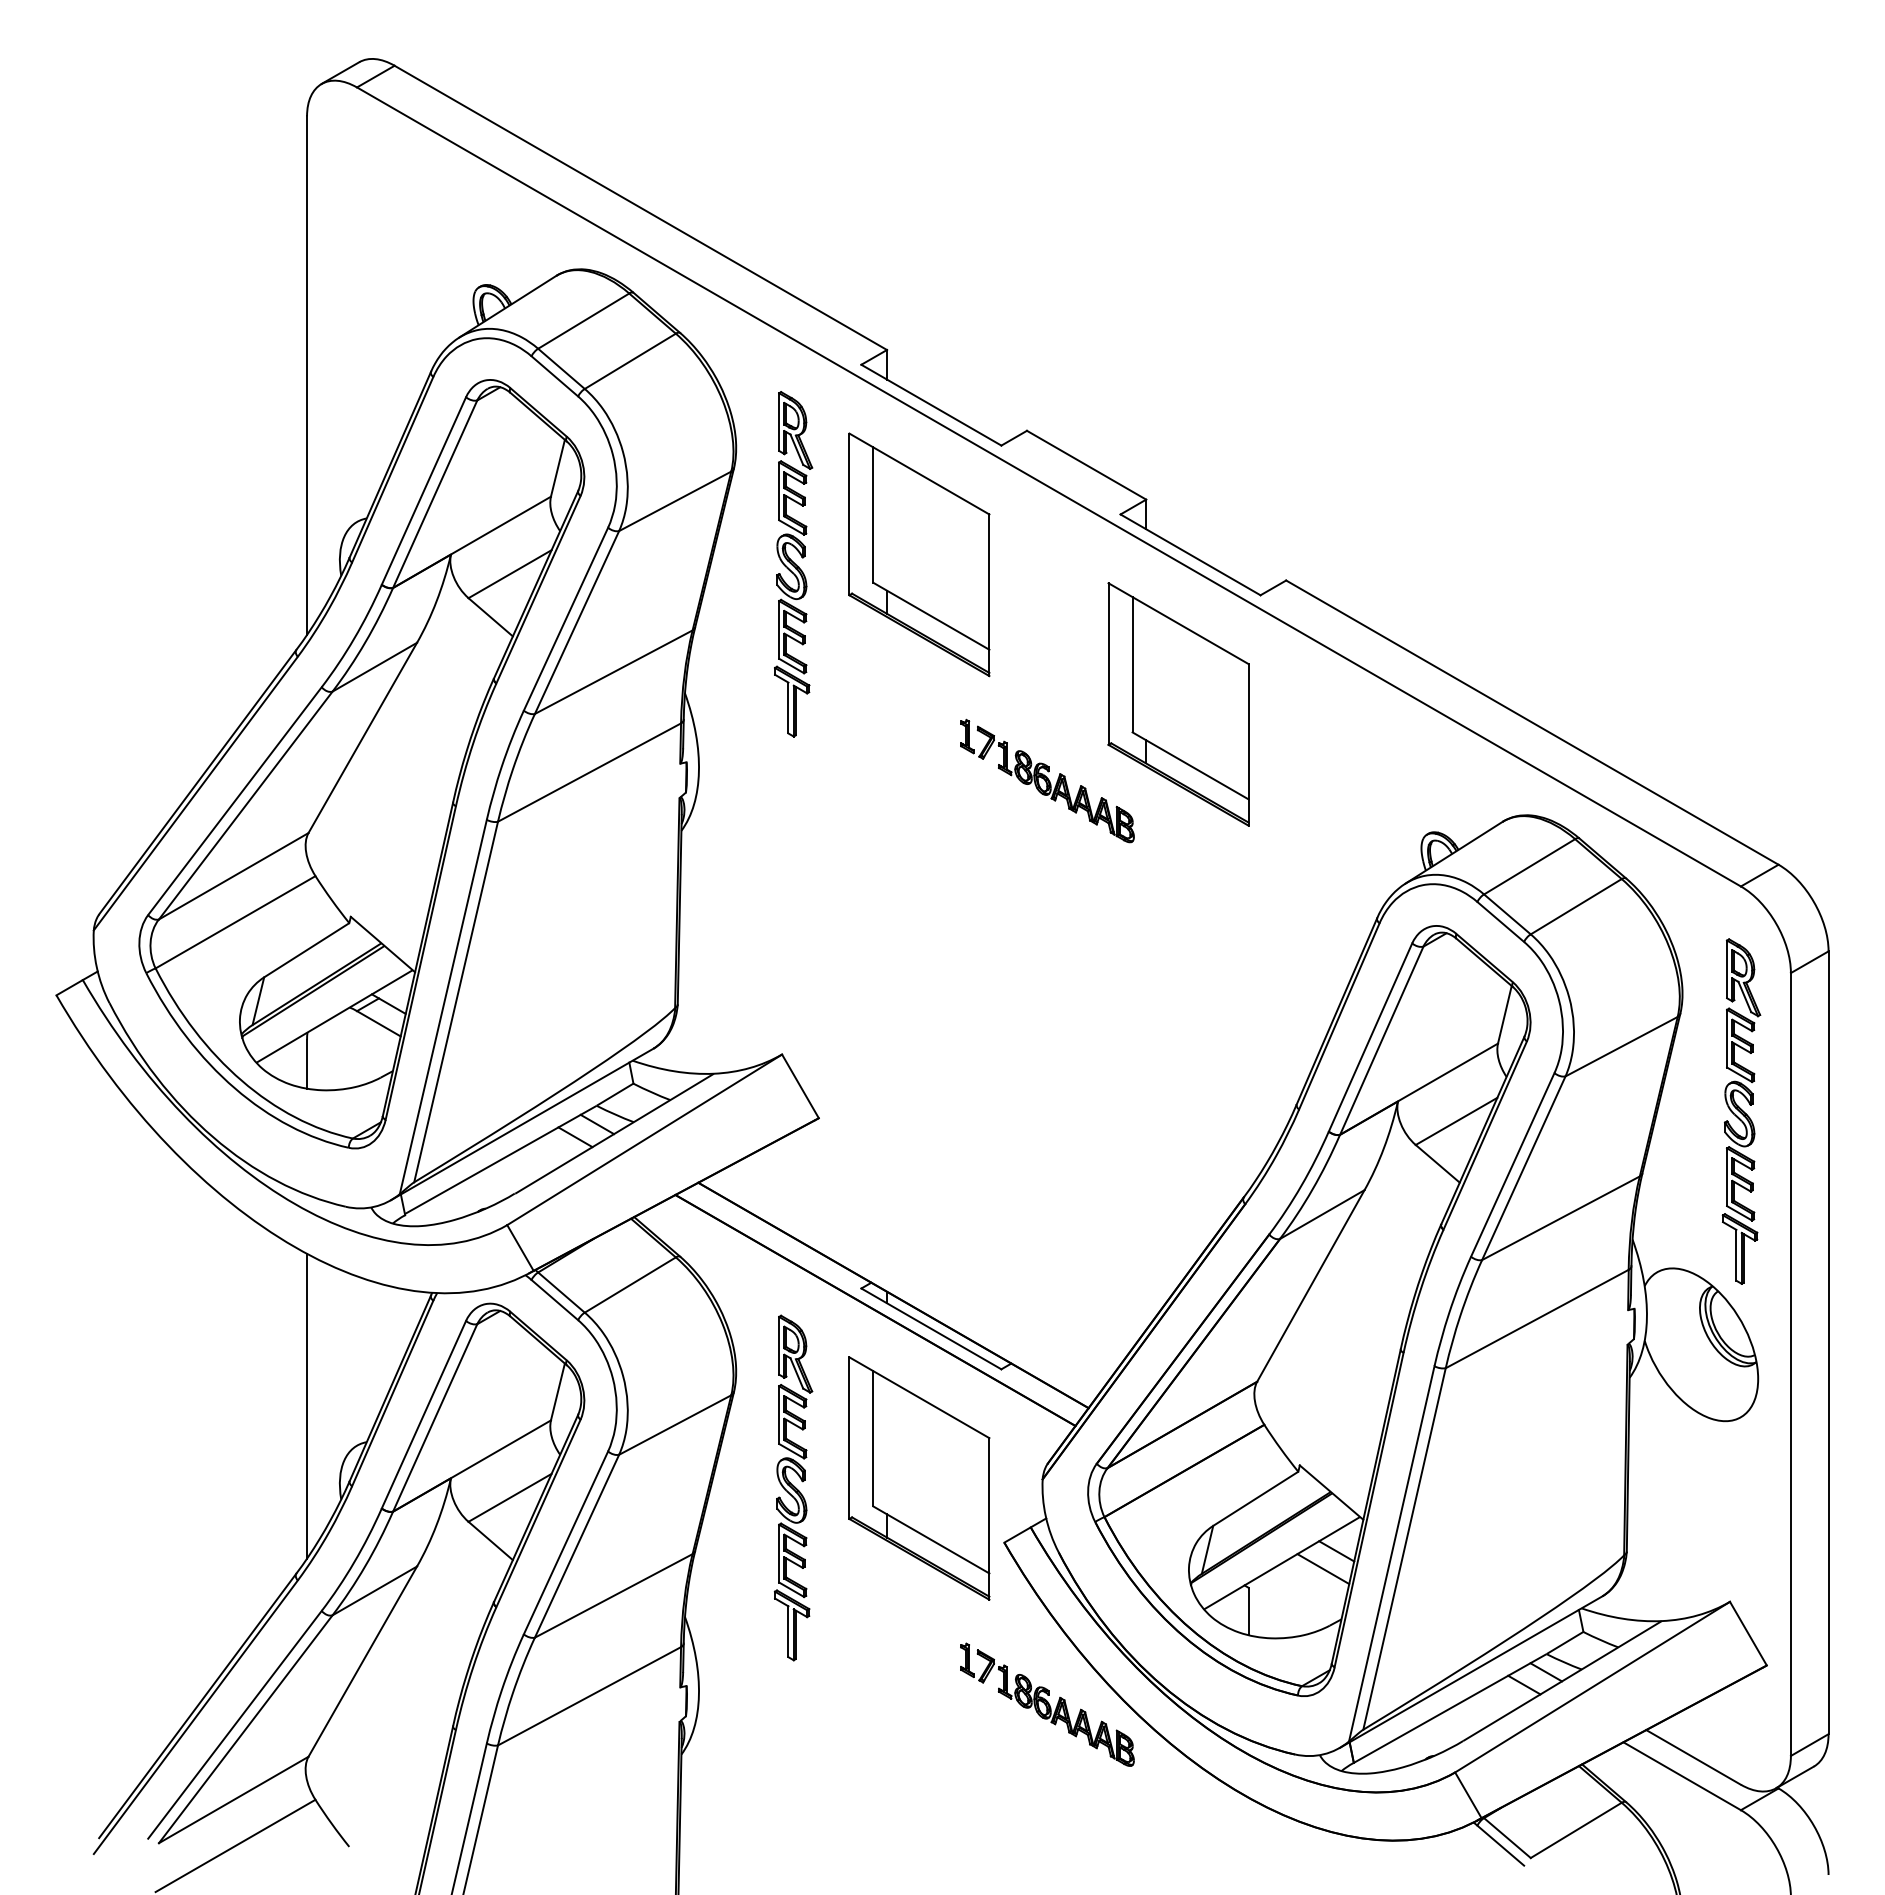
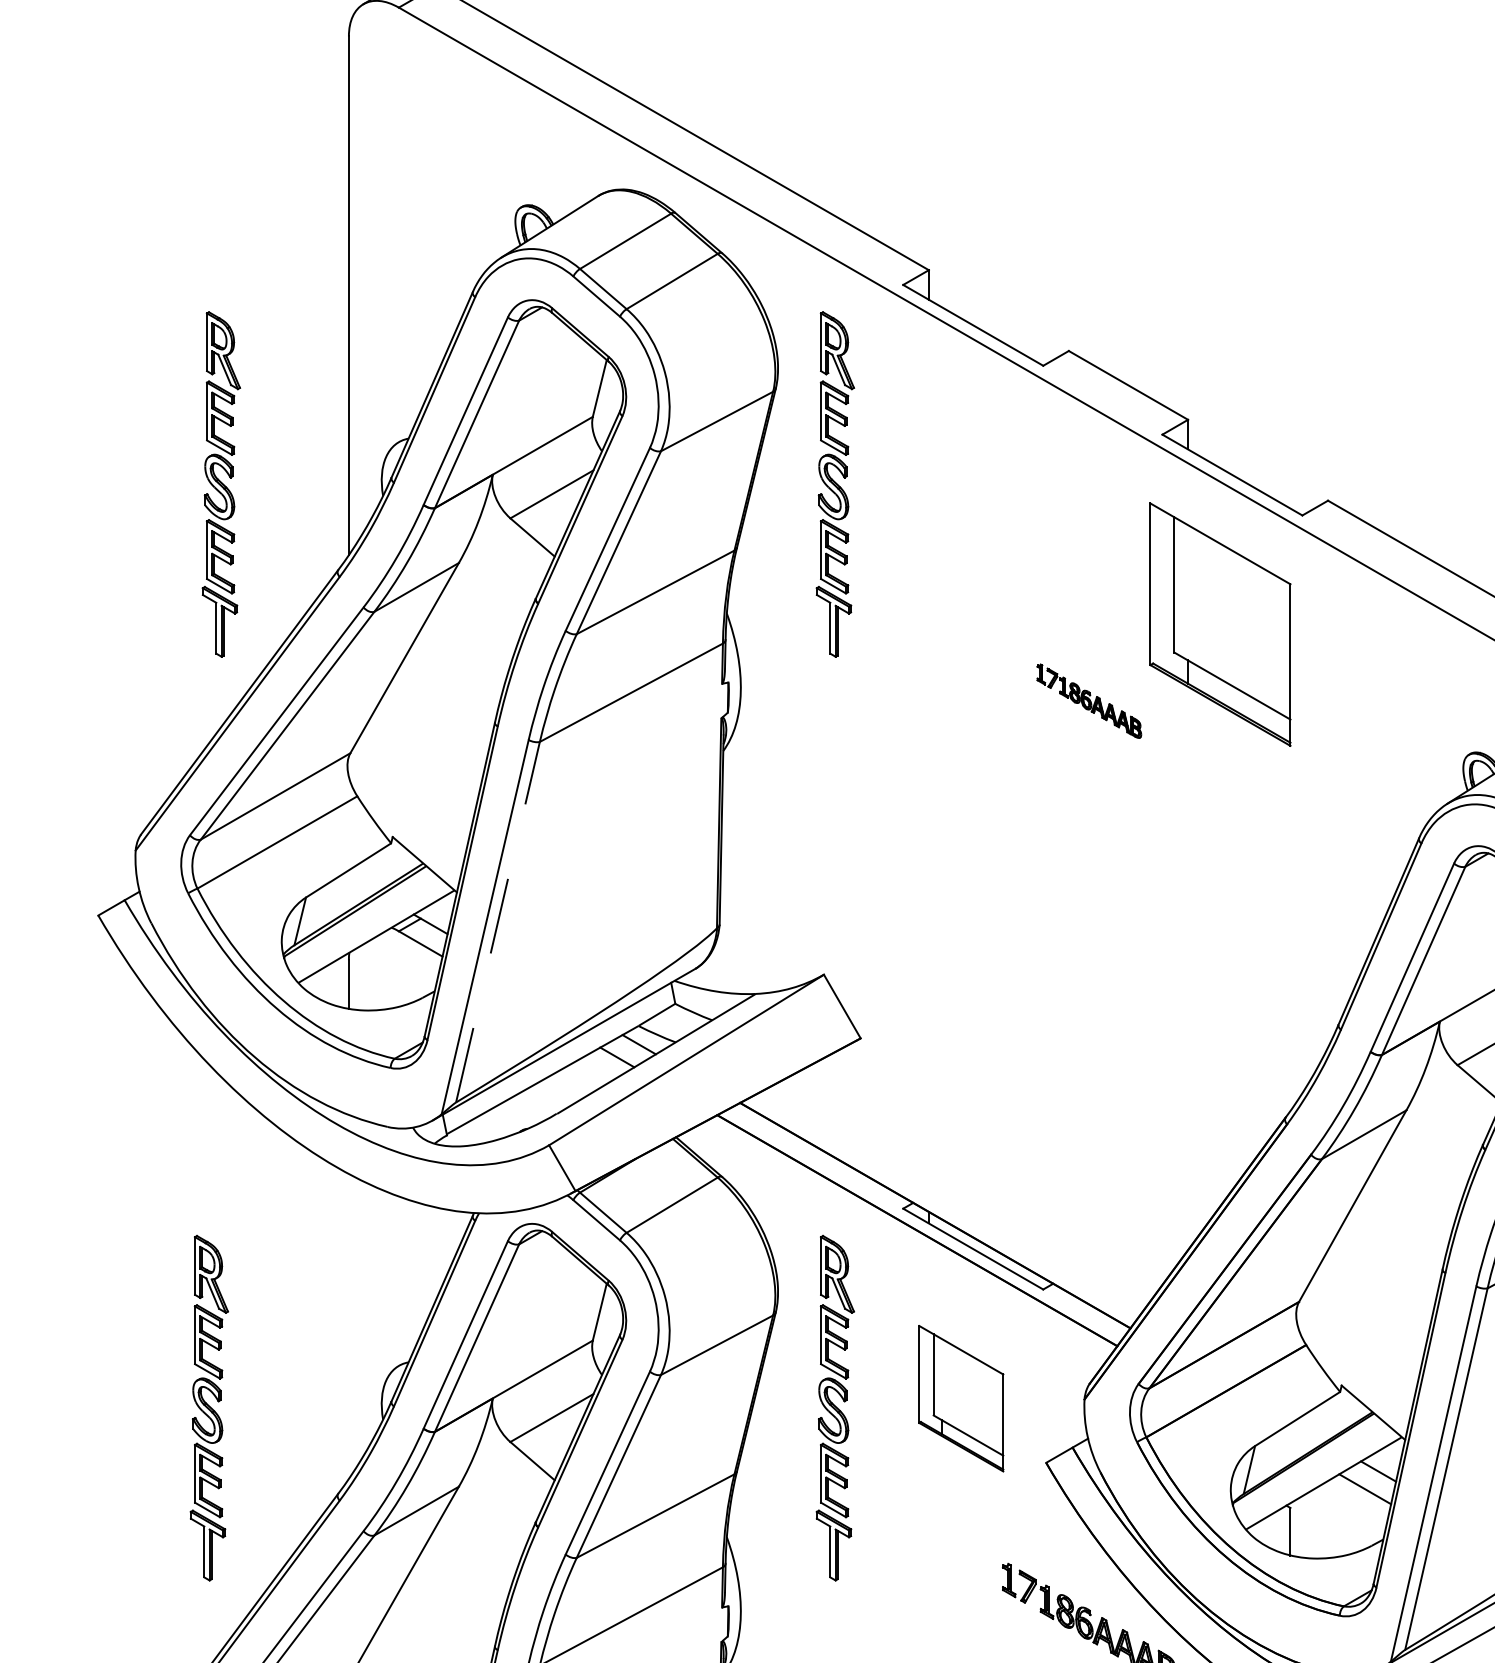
part: (919, 554) -> (961, 474), removed
part: (179, 564) -> (221, 484), added
part: (1047, 780) -> (1089, 700), size x0.6
line: (456, 1001) -> (498, 921), solid -> dashed
line: (307, 1405) -> (349, 1325), removed
part: (919, 1478) -> (961, 1398), size x0.6
part: (167, 1487) -> (209, 1407), added

